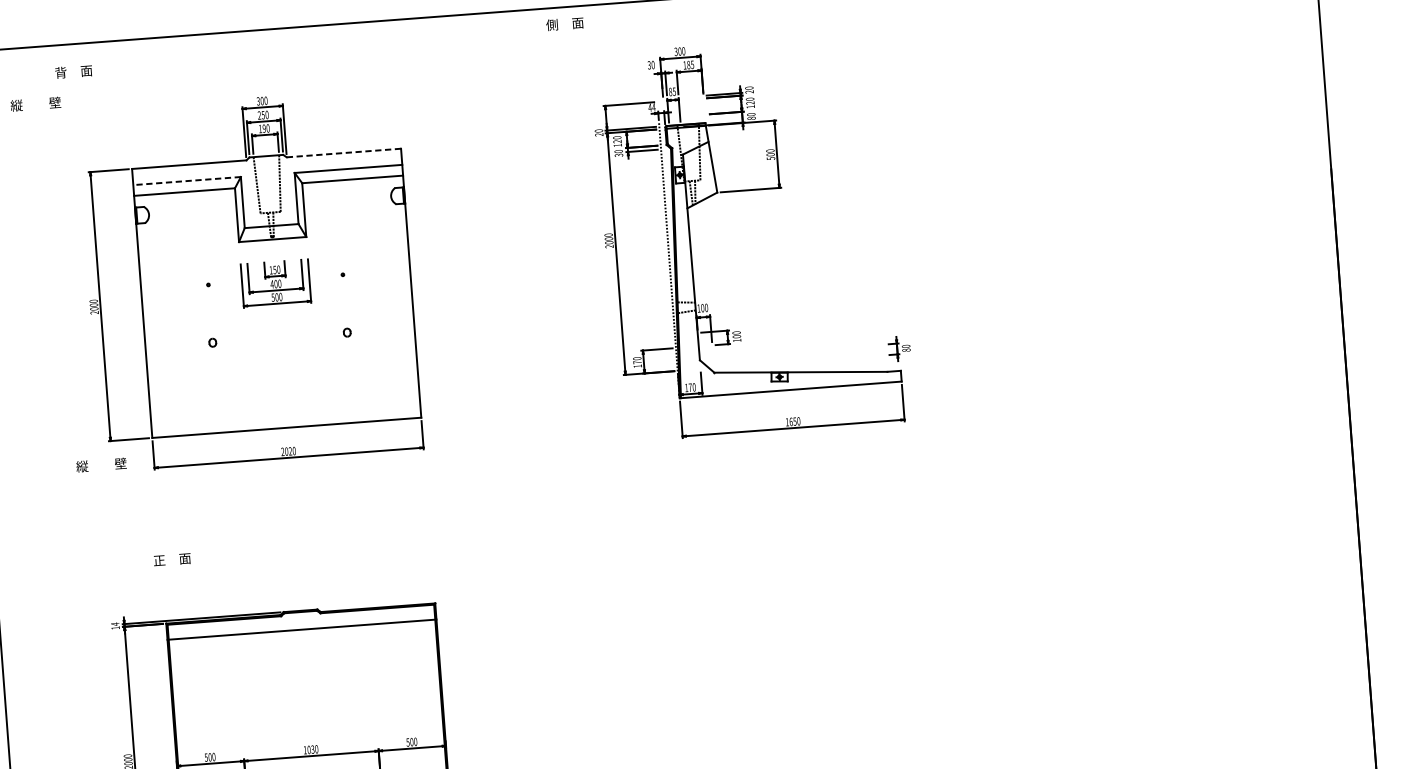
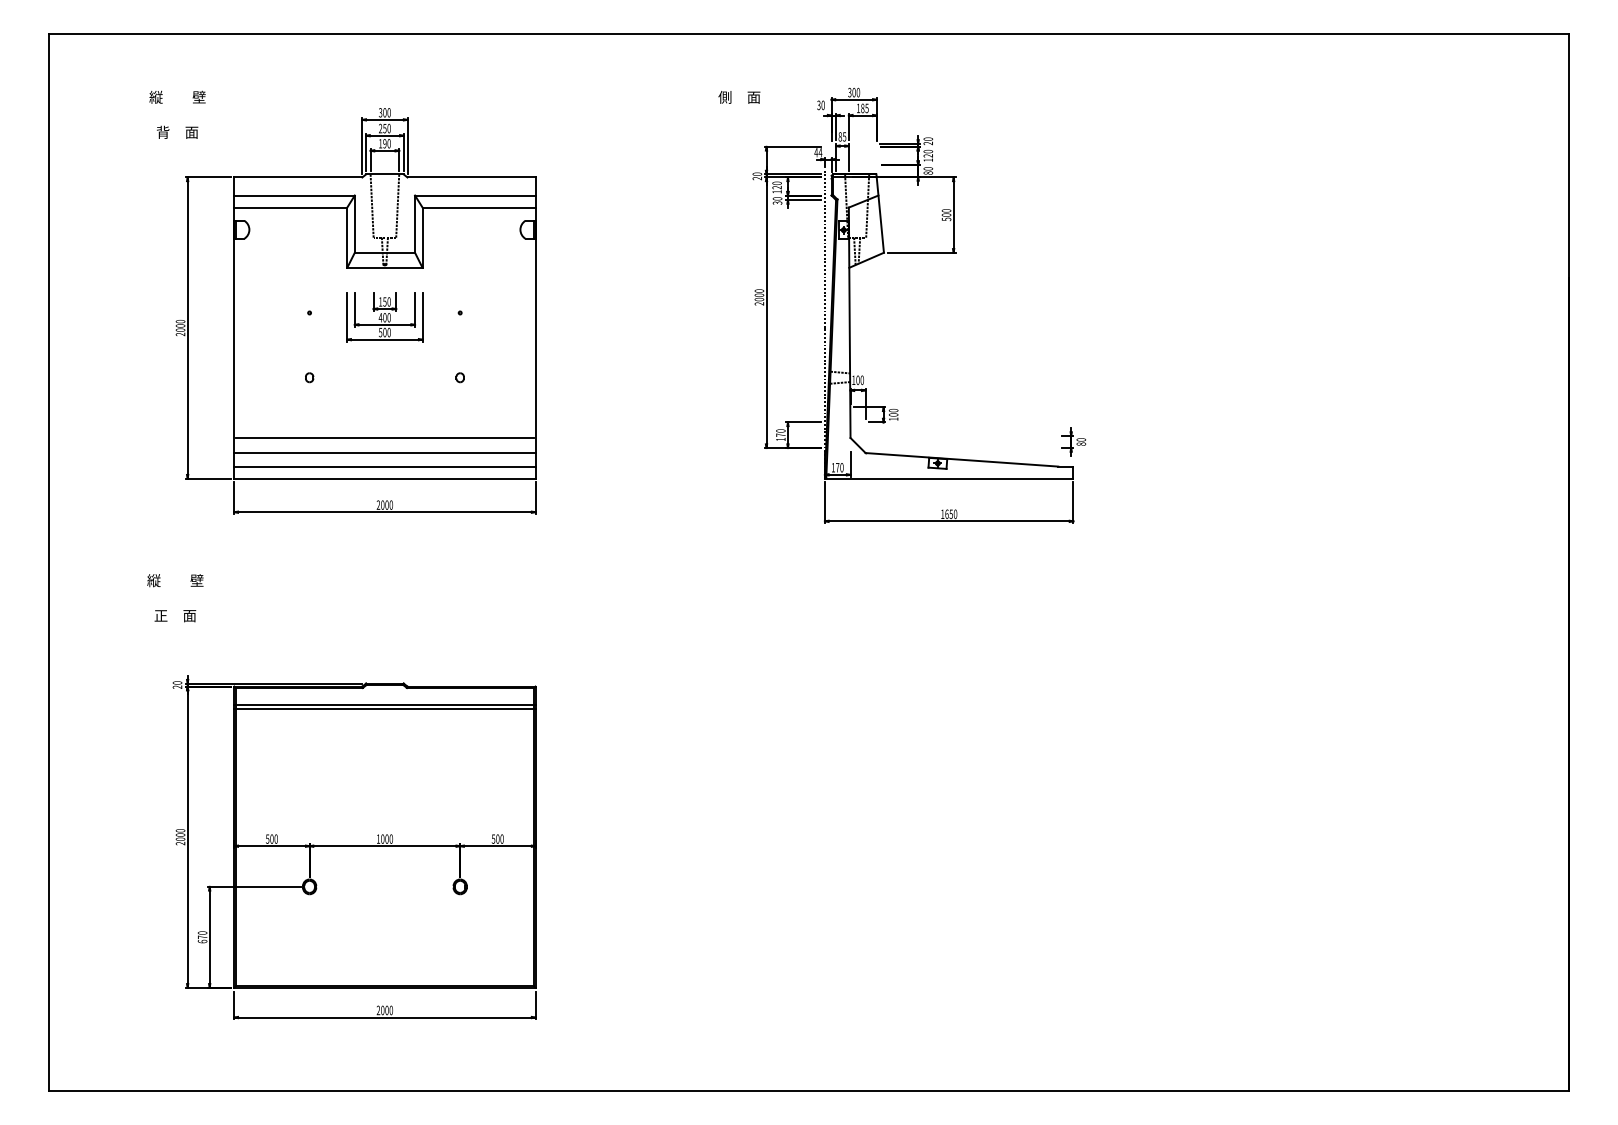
text: (565, 24) -> (739, 97), moved
text: (73, 71) -> (177, 131), moved
text: (35, 103) -> (177, 96), moved
line: (343, 153) -> (471, 177), dashed -> solid
line: (187, 181) -> (294, 195), dashed -> solid
line: (283, 391) -> (384, 437), added
line: (284, 405) -> (384, 453), added
line: (285, 417) -> (384, 466), added
text: (289, 450) -> (386, 504), 2020 -> 2000
text: (101, 464) -> (175, 580), moved
text: (172, 560) -> (175, 616), moved
text: (115, 625) -> (177, 684), 14 -> 20
line: (301, 634) -> (384, 709), added
text: (312, 749) -> (386, 838), 1030 -> 1000

